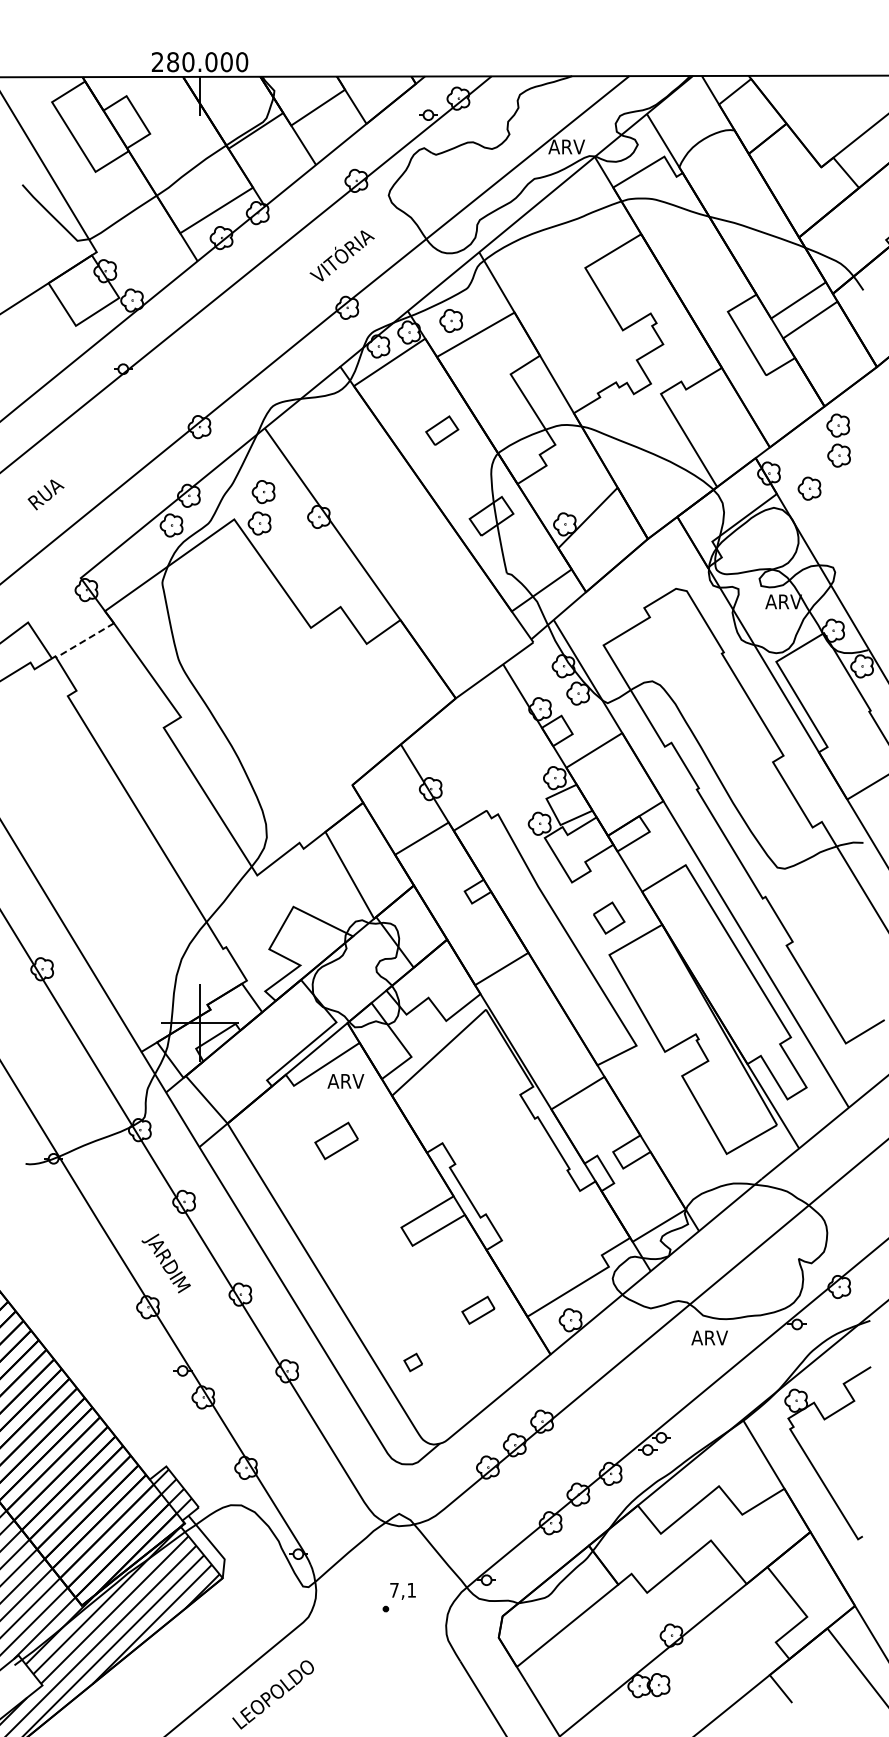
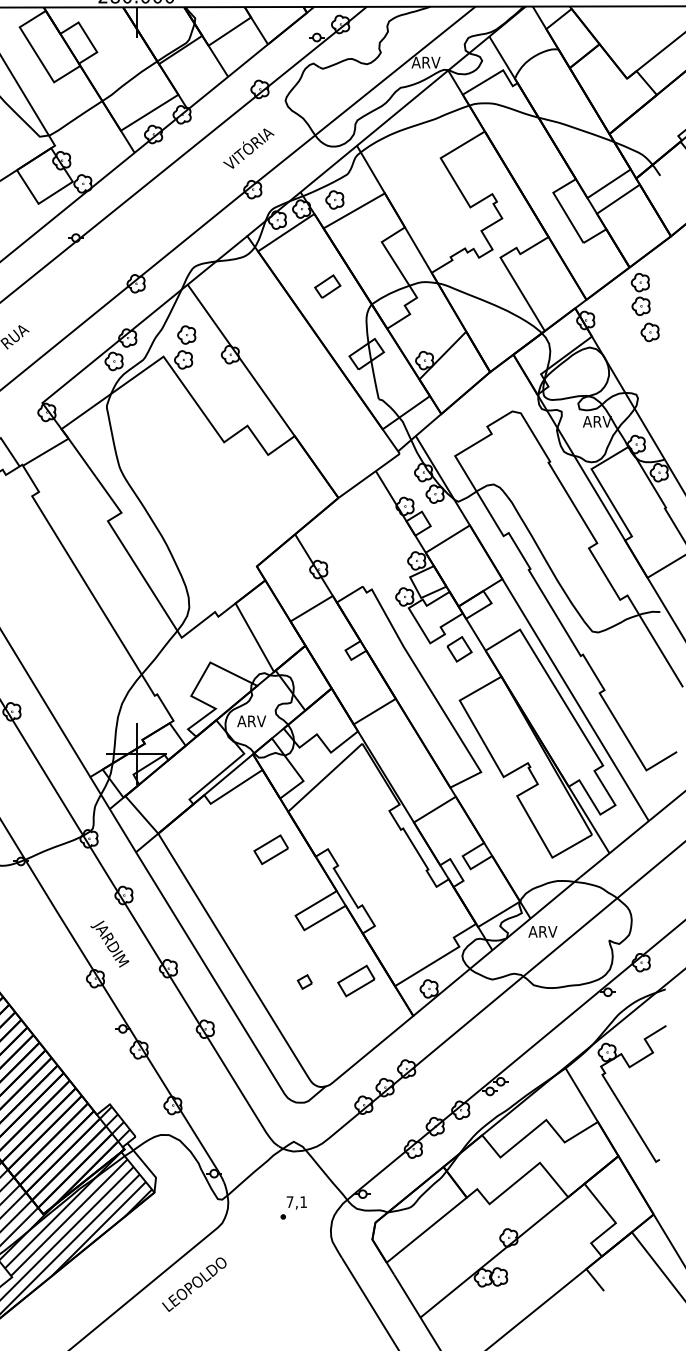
part: (809, 488) -> (650, 332), moved
line: (85, 640) -> (46, 452), dashed -> solid
part: (609, 917) -> (459, 648), moved
text: (345, 1081) -> (251, 721), moved
part: (336, 1140) -> (271, 849), moved
part: (478, 1310) -> (356, 981), size x1.43
text: (709, 1337) -> (542, 931), moved
part: (412, 1362) -> (304, 982), moved

